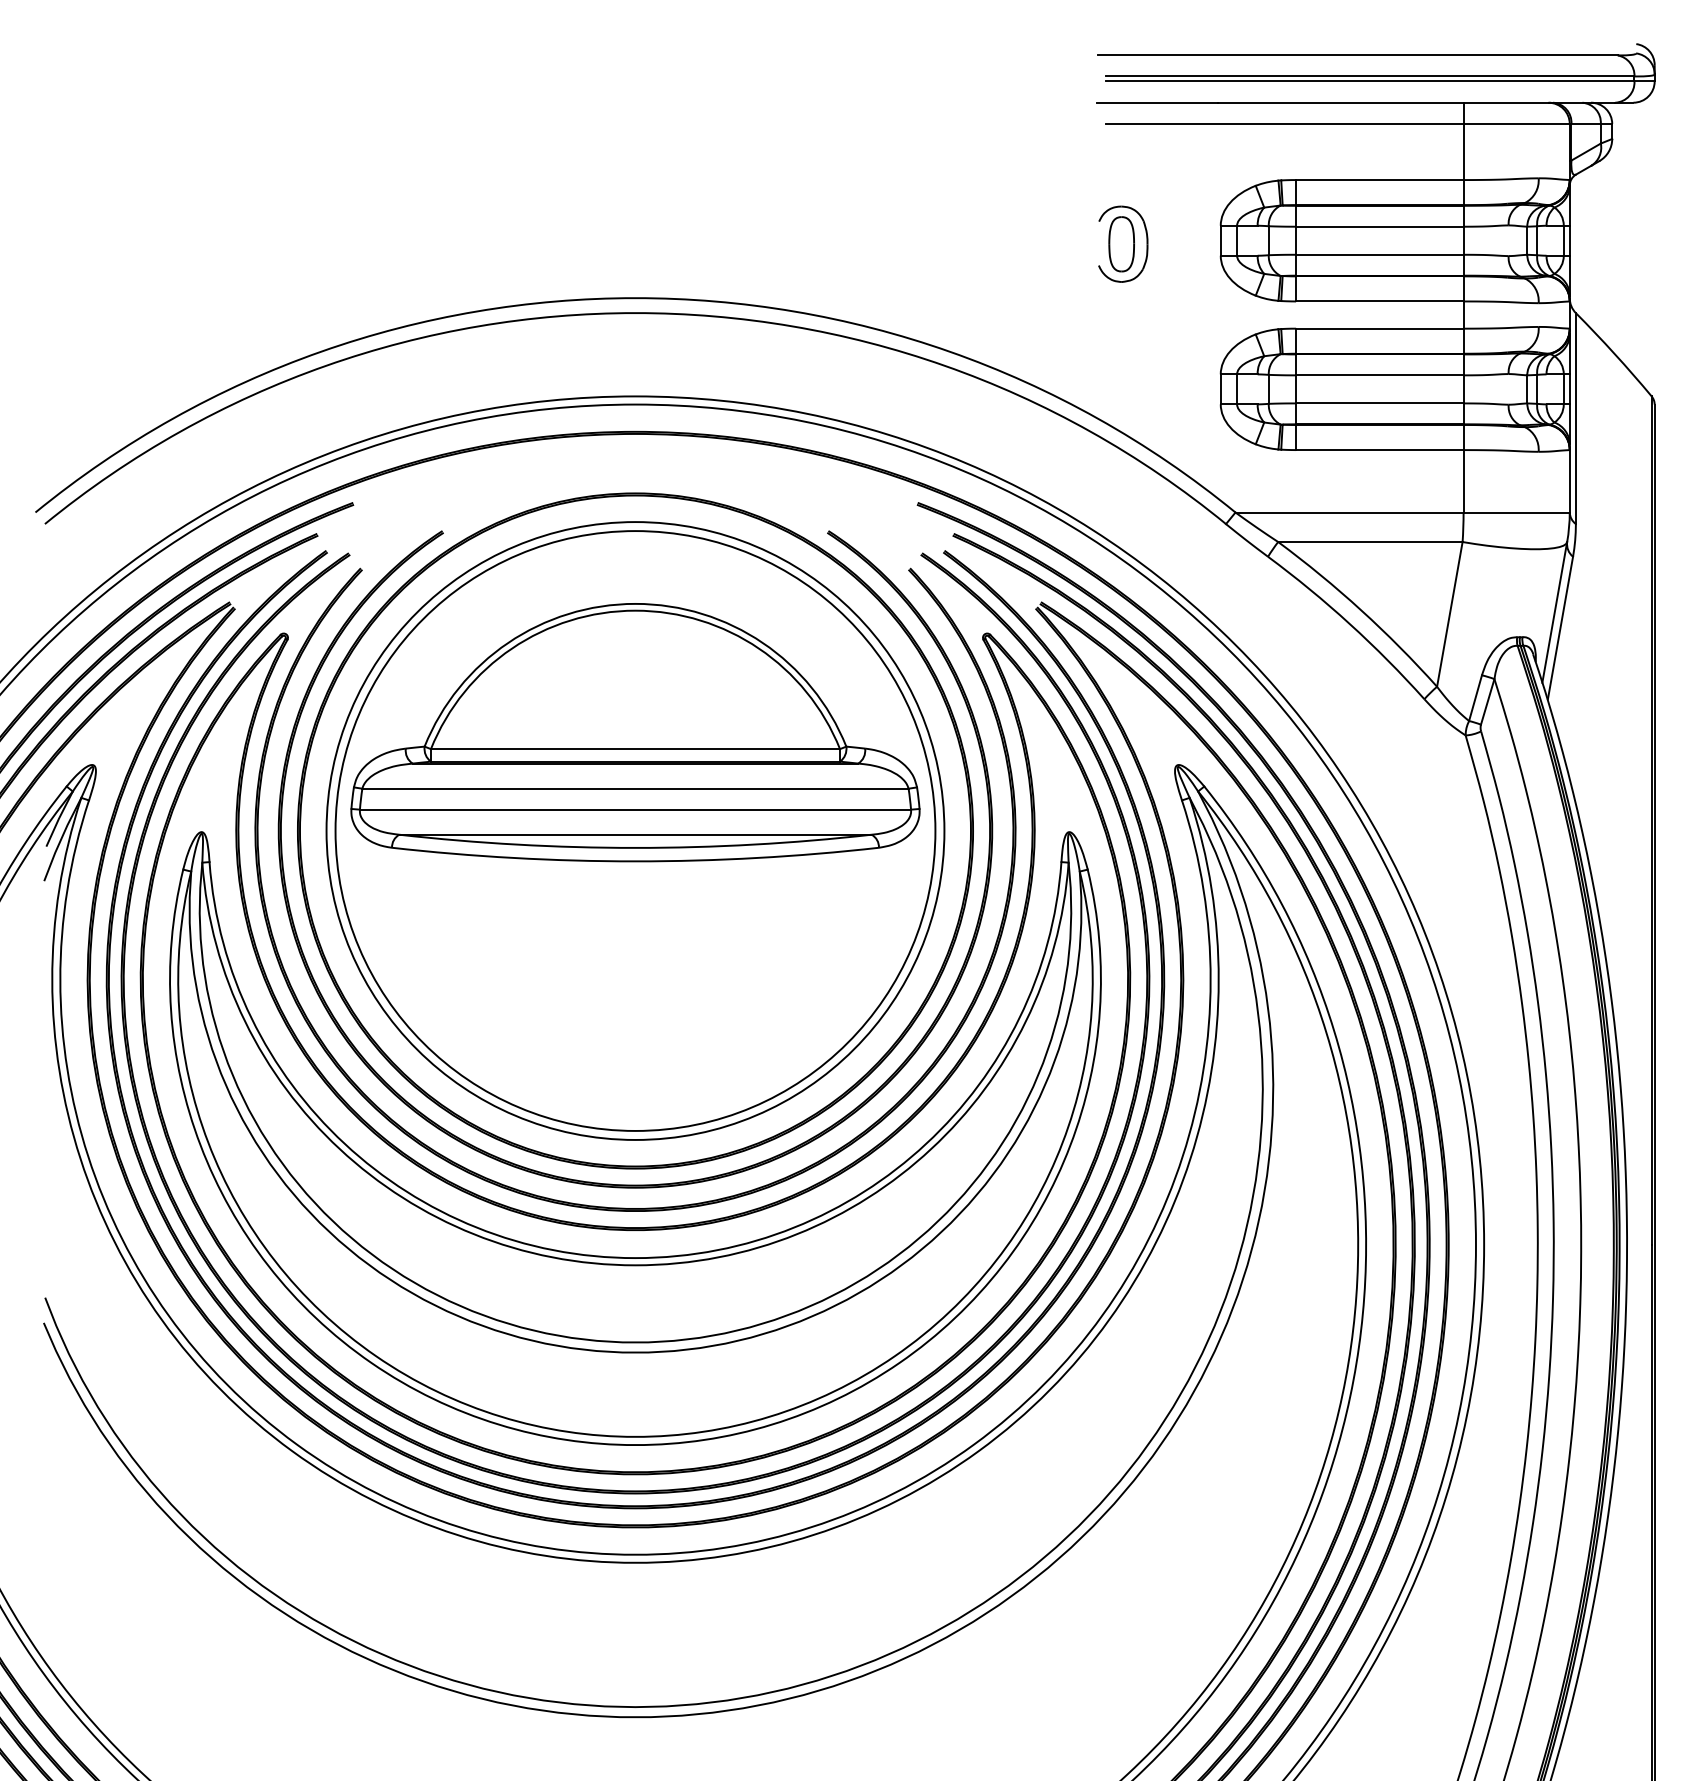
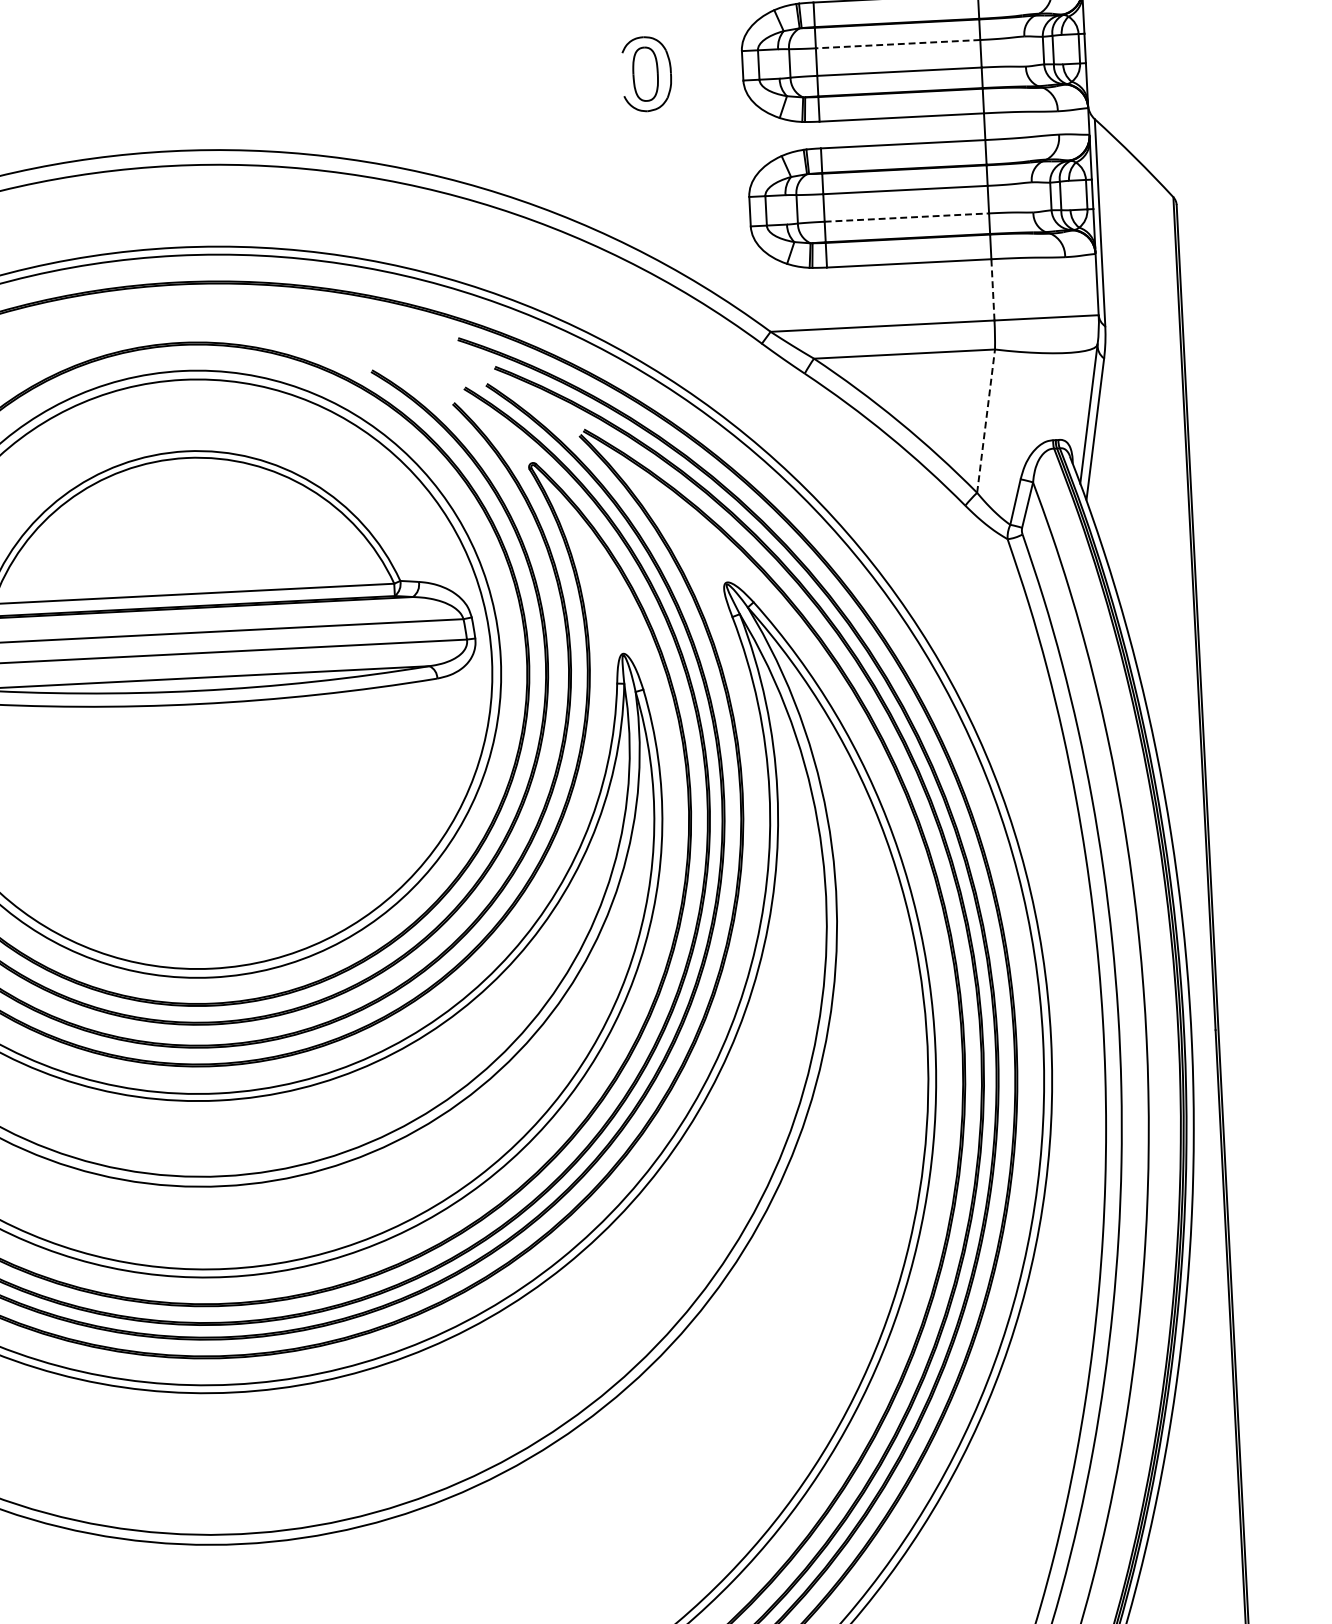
line: (1379, 226) -> (897, 43), solid -> dashed
line: (1379, 403) -> (906, 217), solid -> dashed
line: (1463, 480) -> (992, 289), solid -> dashed
line: (1449, 614) -> (985, 421), solid -> dashed

